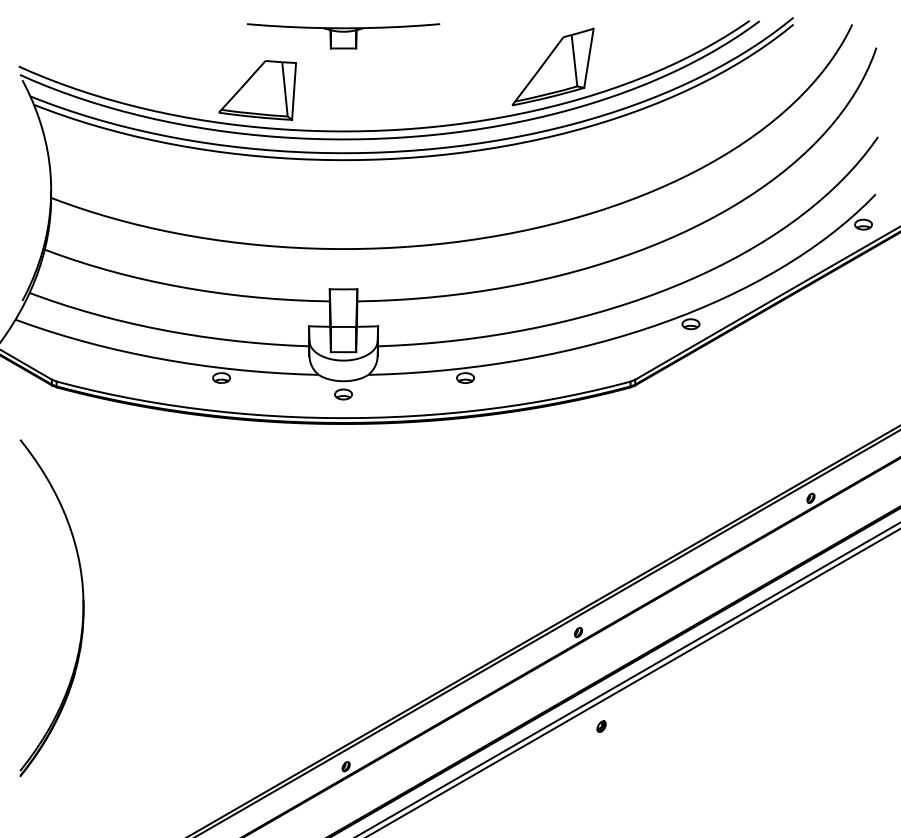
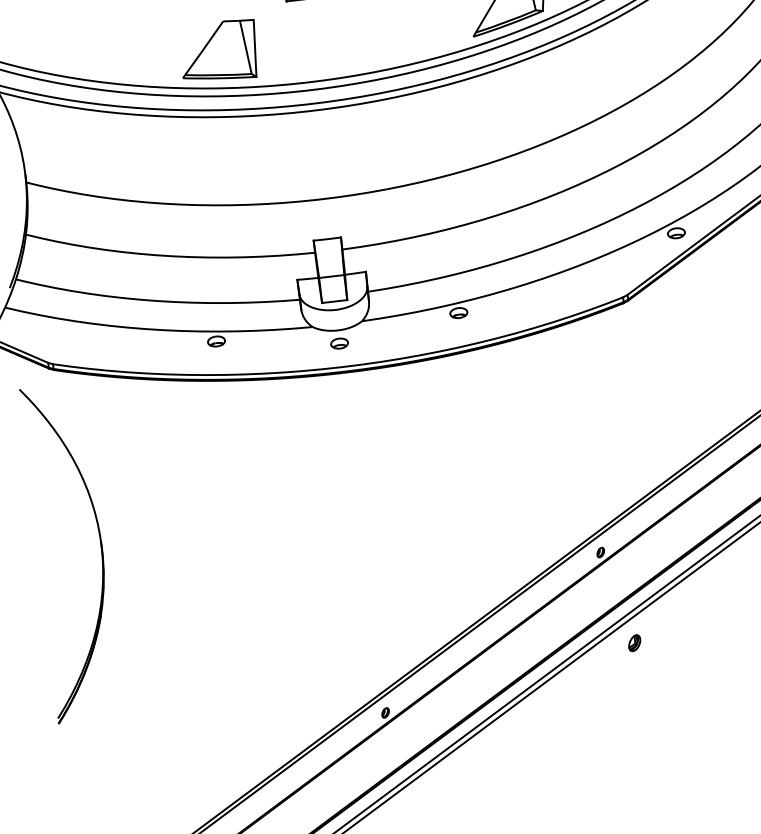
part: (82, 608) -> (100, 549), moved
part: (601, 726) -> (634, 643), size x1.43

